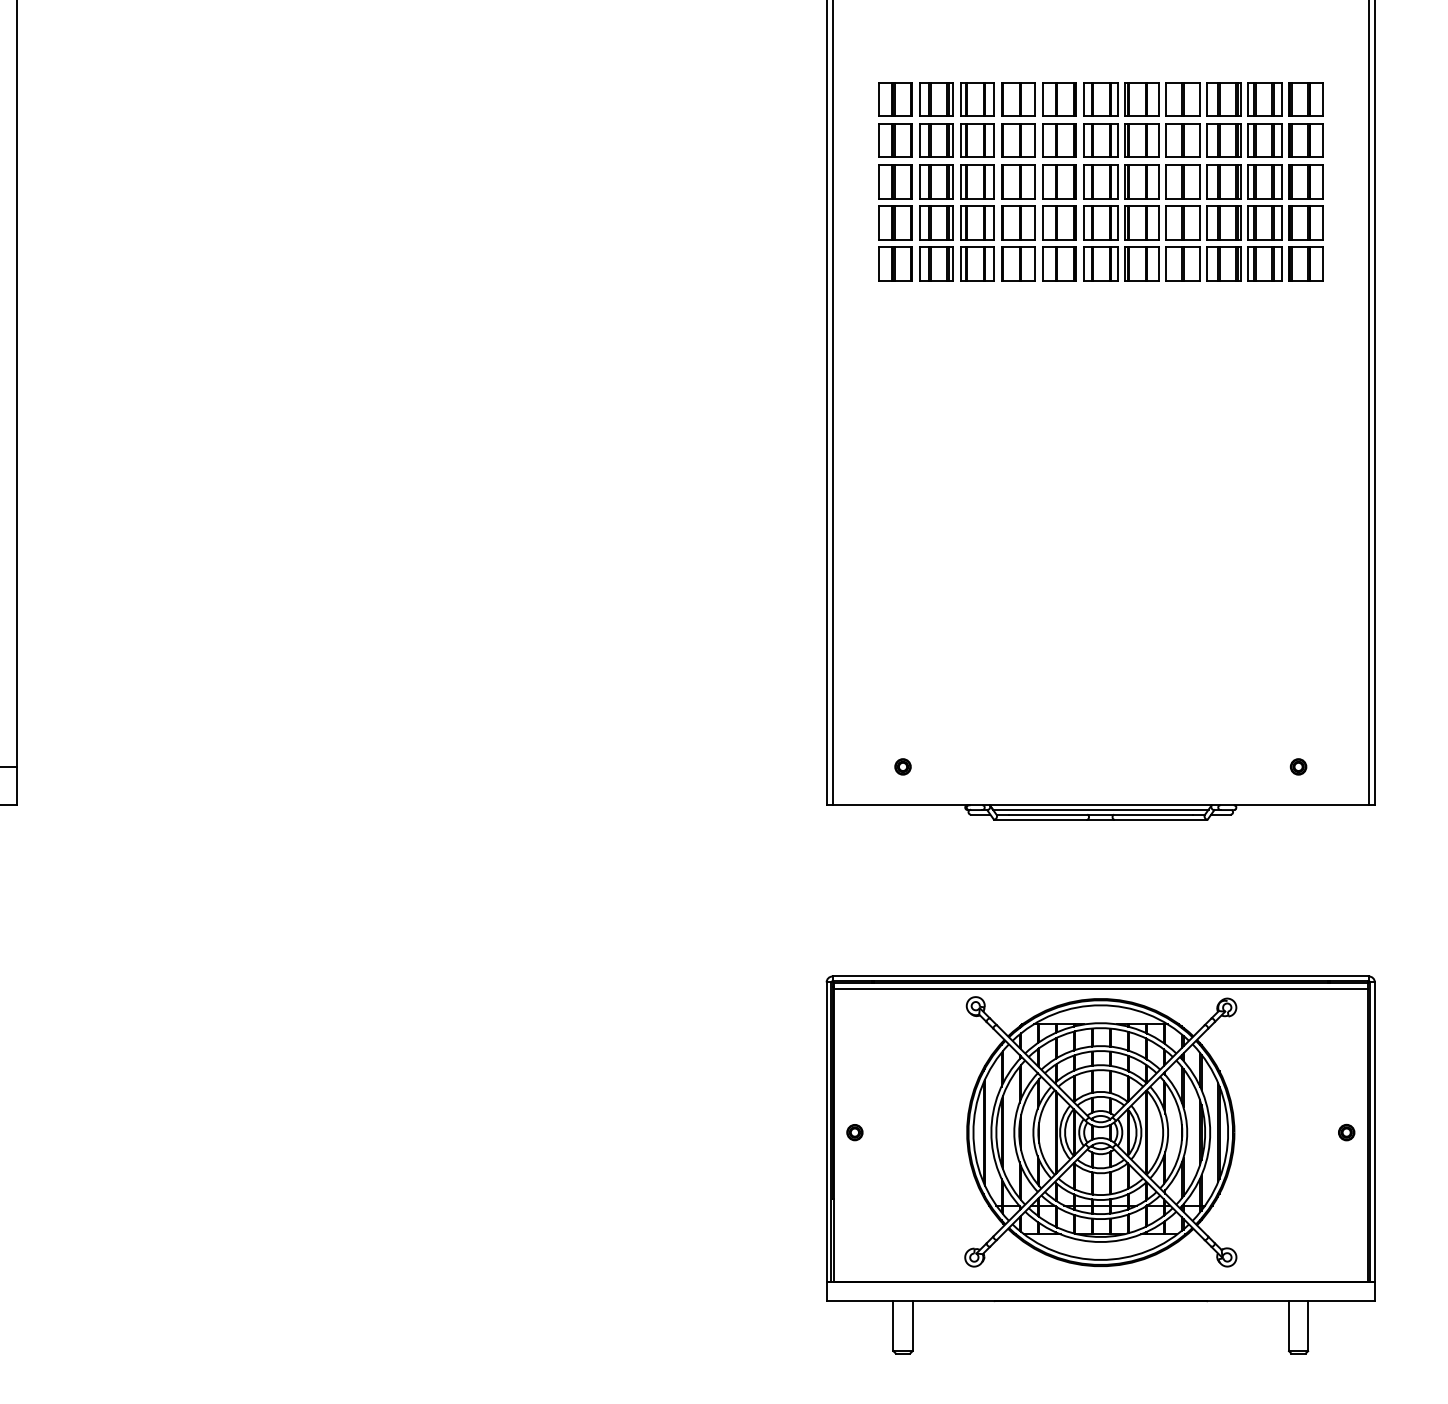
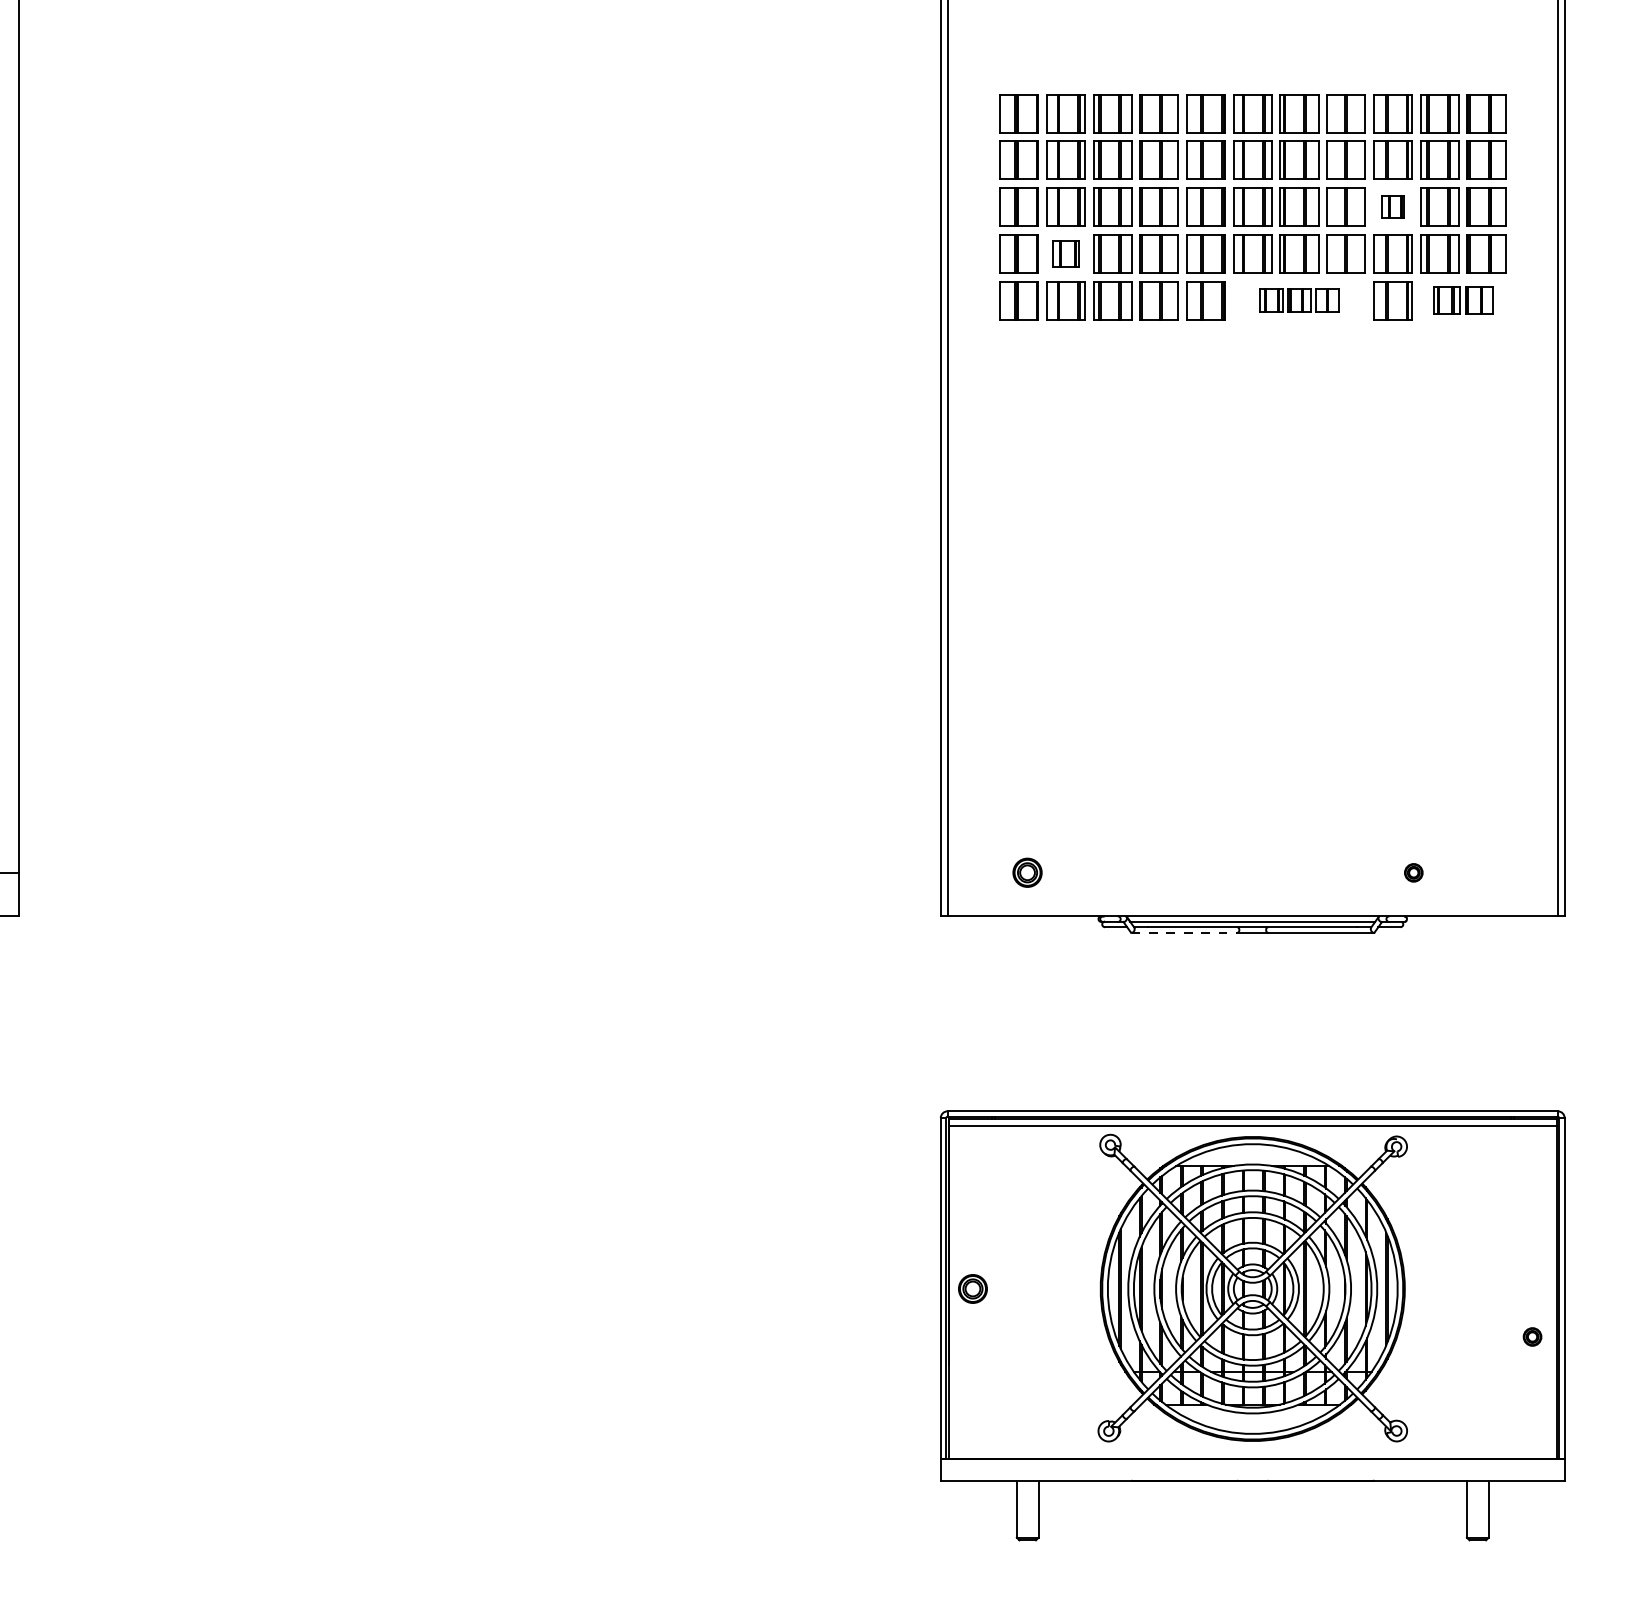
part: (1223, 181) -> (1392, 206), size x0.6
part: (936, 222) -> (1065, 253), size x0.7
part: (1141, 263) -> (1299, 300), size x0.6
part: (1285, 263) -> (1463, 300), size x0.7
part: (902, 766) -> (1027, 872), size x1.6
part: (1298, 766) -> (1413, 872), moved
line: (1040, 819) -> (1184, 932), solid -> dashed
part: (854, 1132) -> (972, 1288), size x1.6
part: (1346, 1132) -> (1532, 1336), moved

